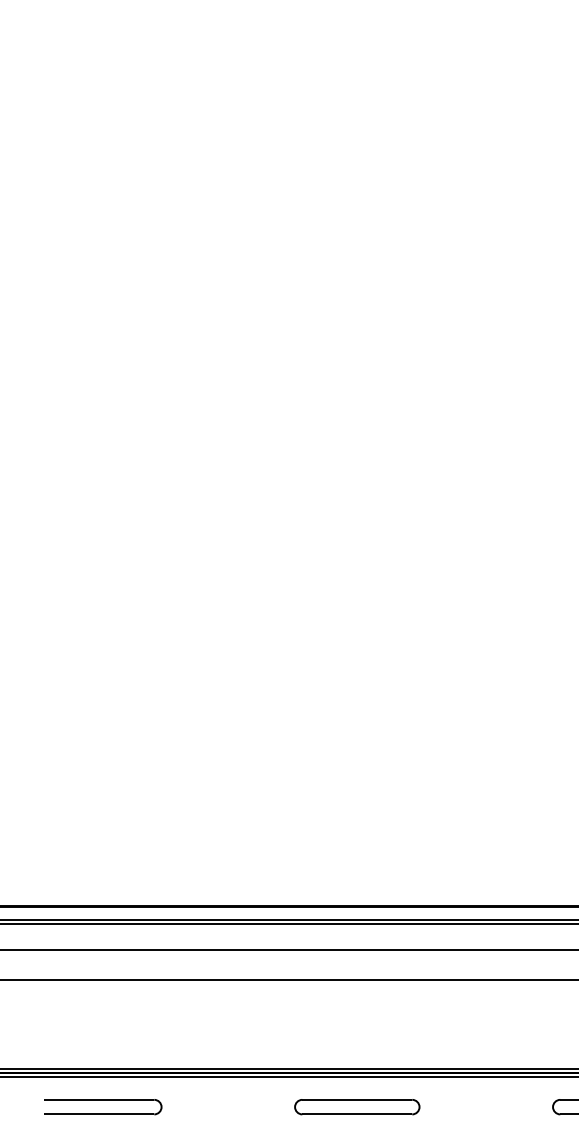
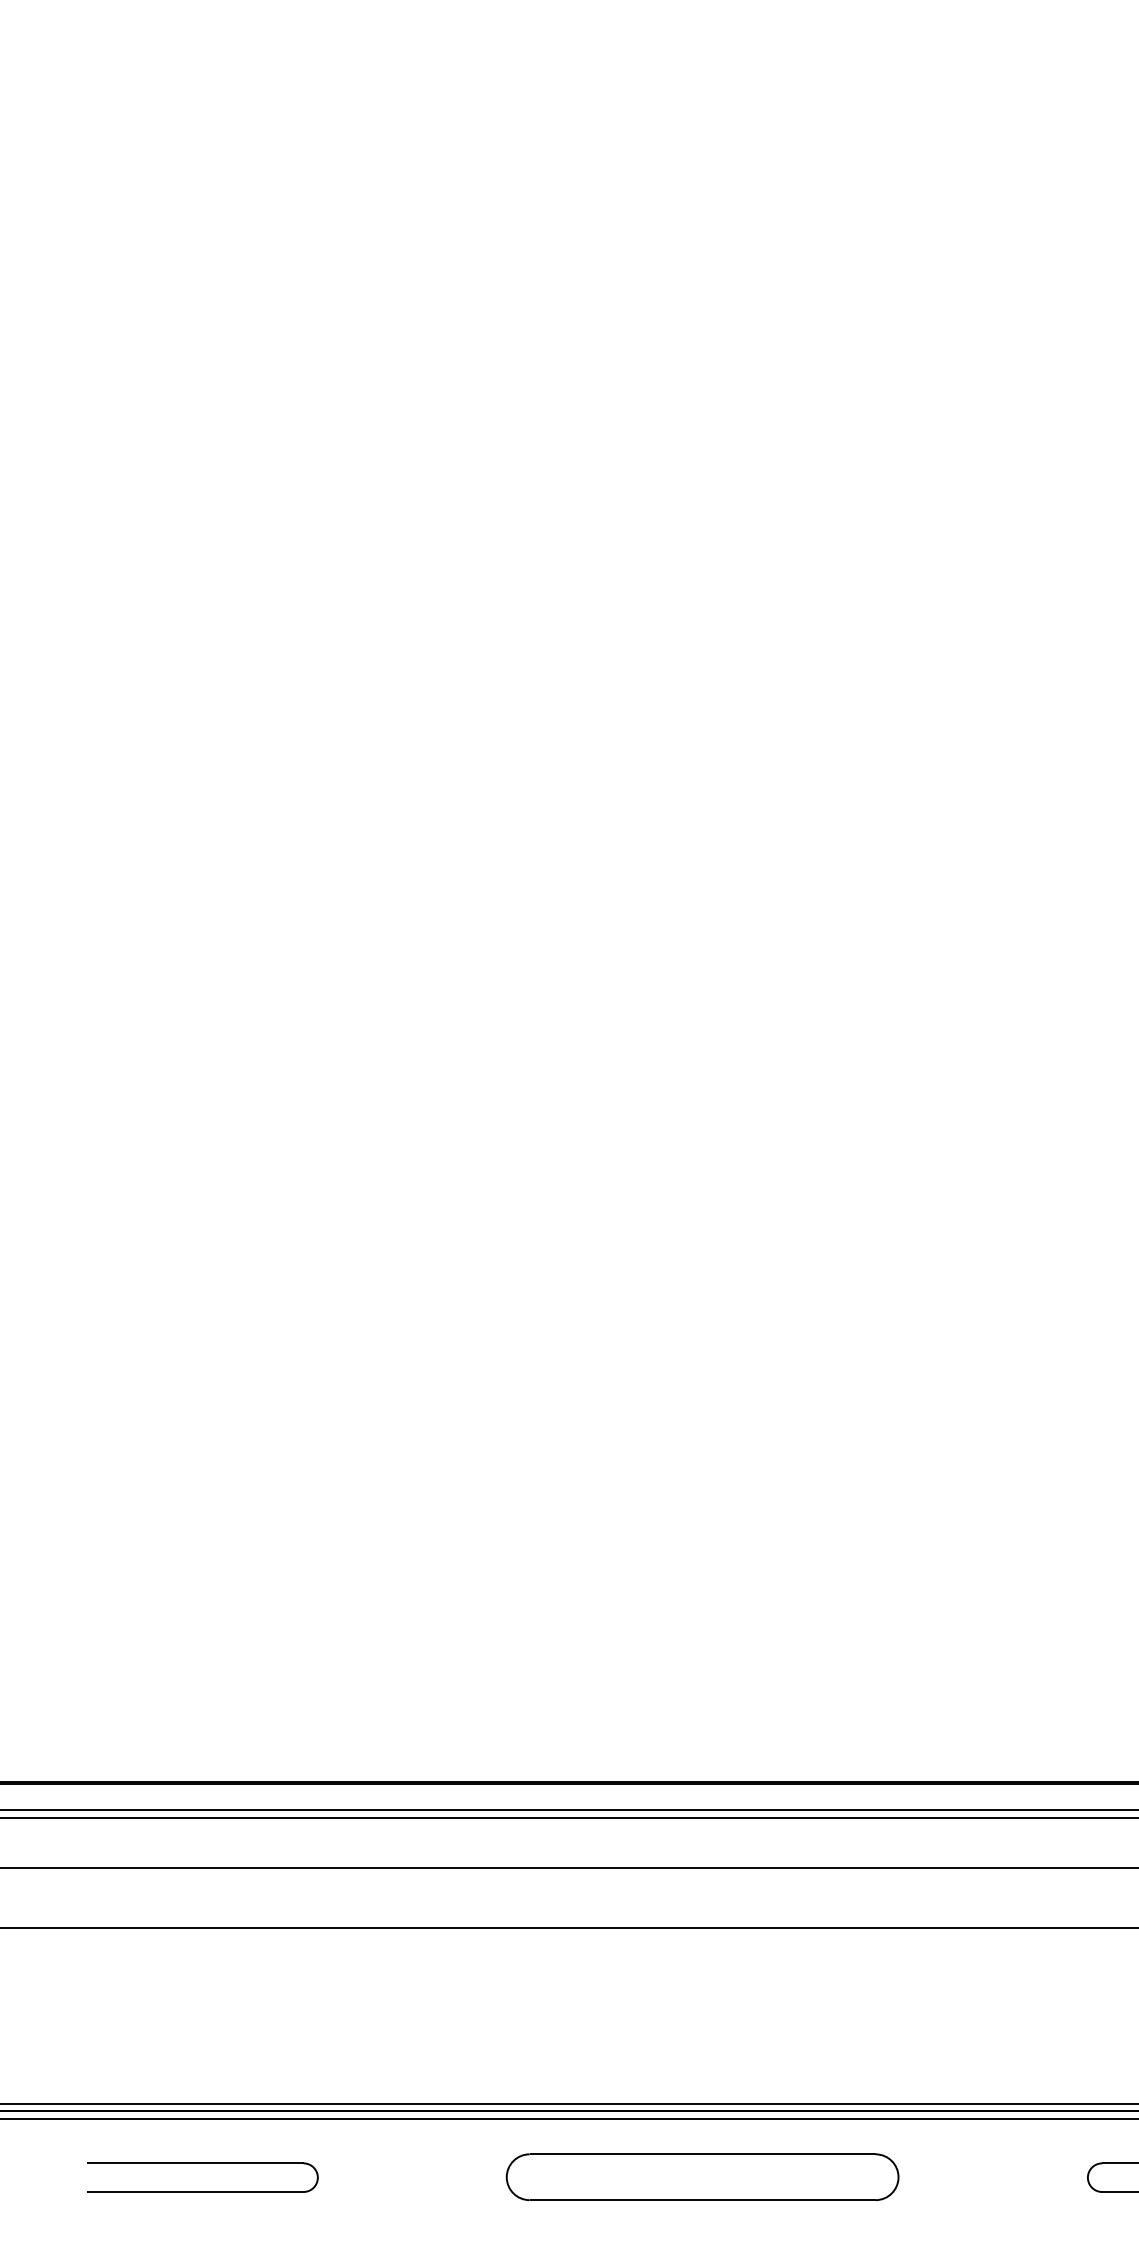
part: (357, 1107) -> (703, 2178), size x1.6

